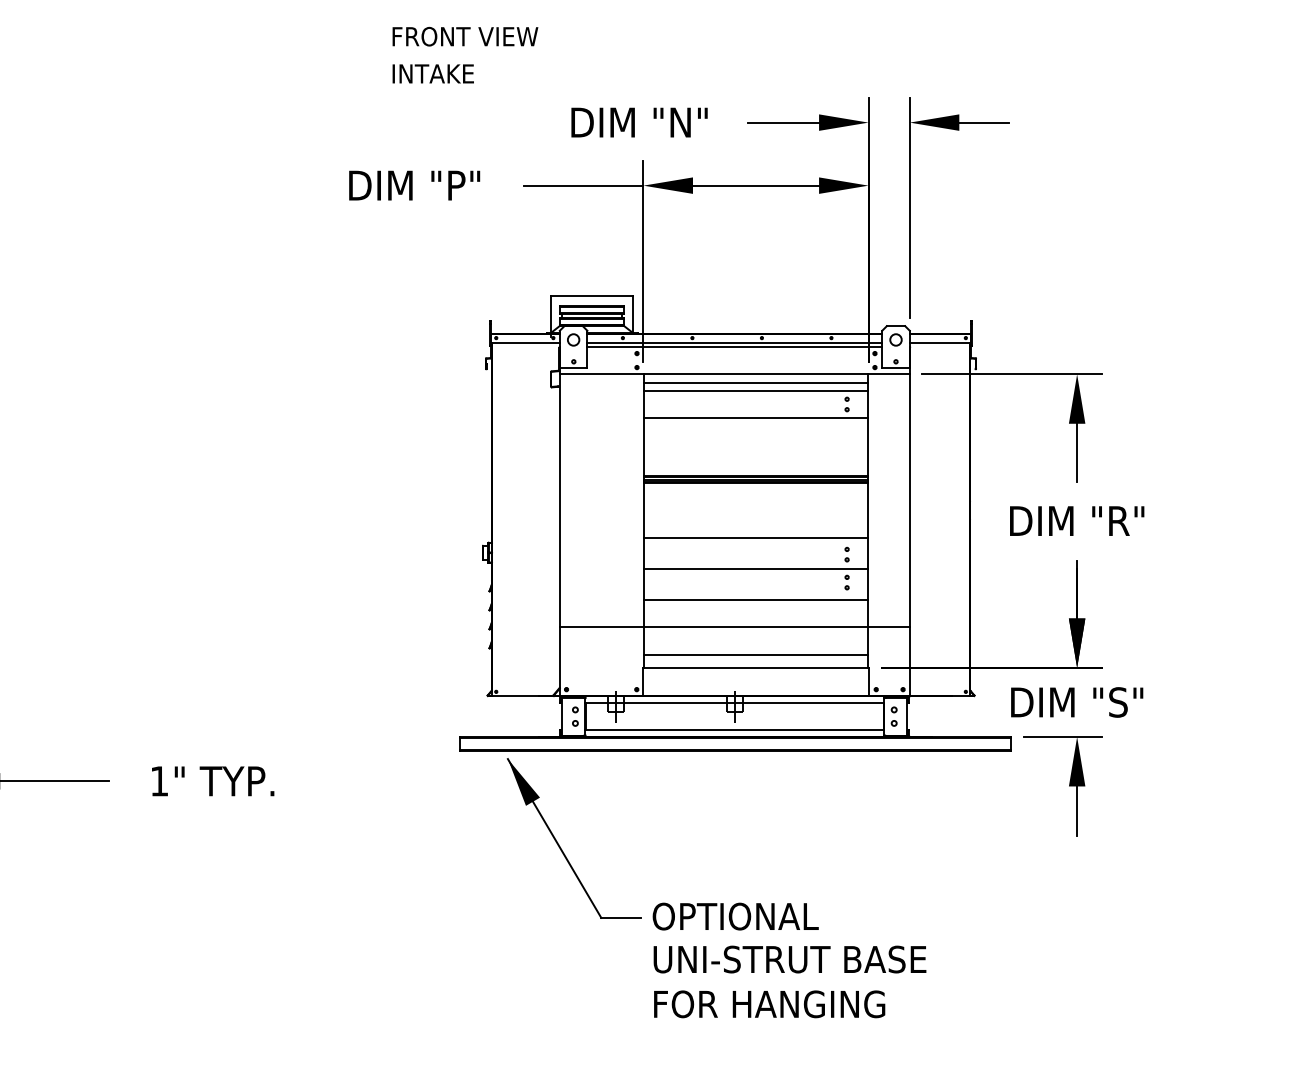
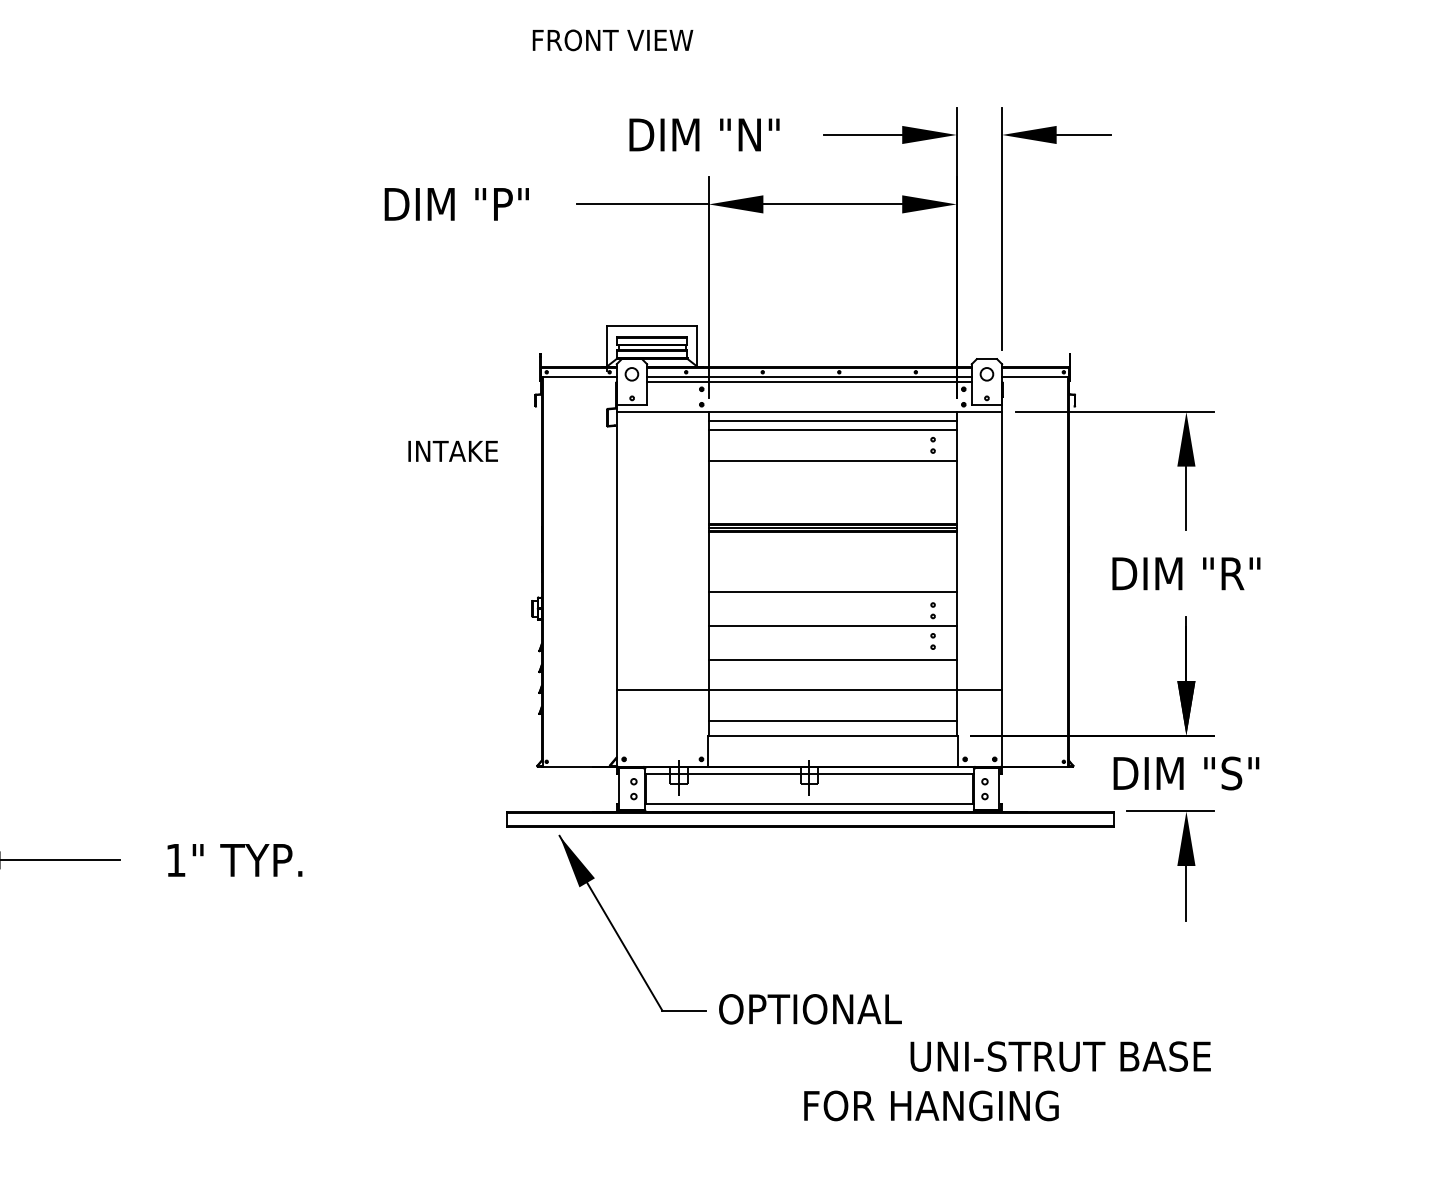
text: (465, 36) -> (613, 40), moved
text: (432, 73) -> (452, 450), moved
text: (789, 959) -> (1060, 1056), moved
text: (769, 1004) -> (931, 1106), moved

